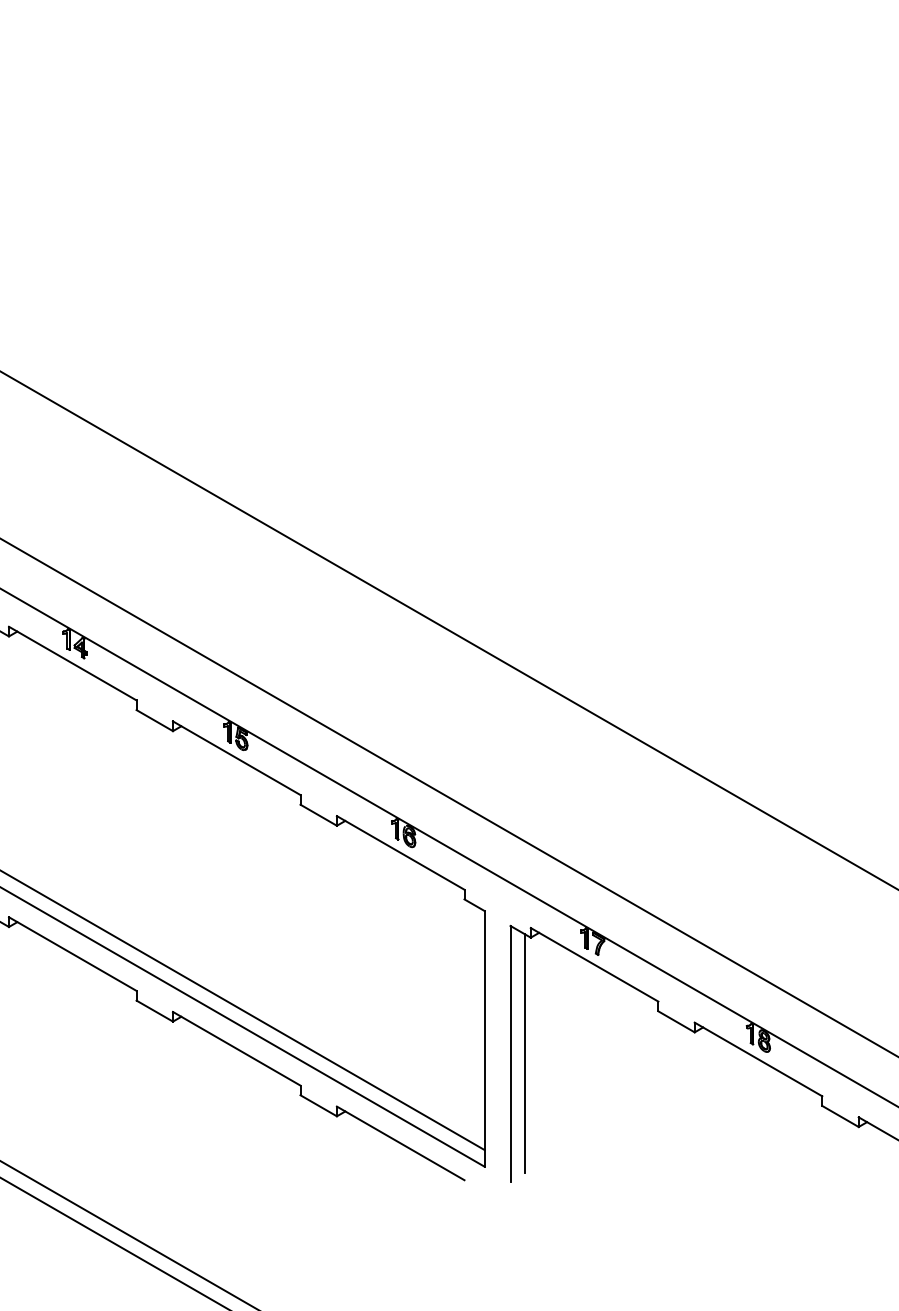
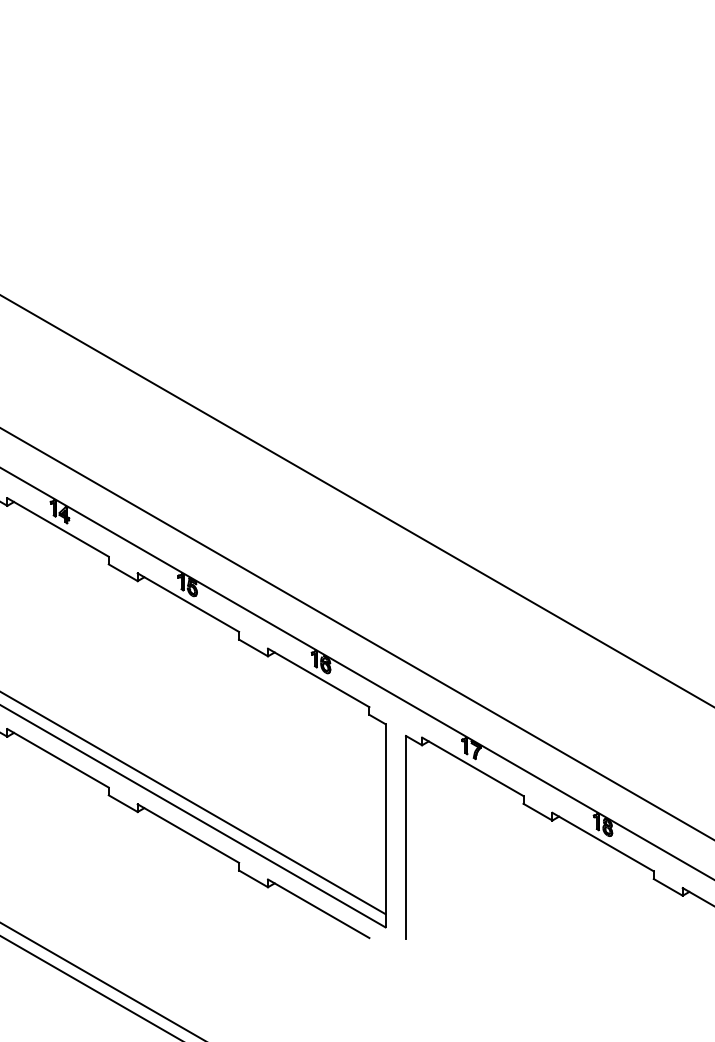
line: (524, 1053) -> (417, 837), removed

